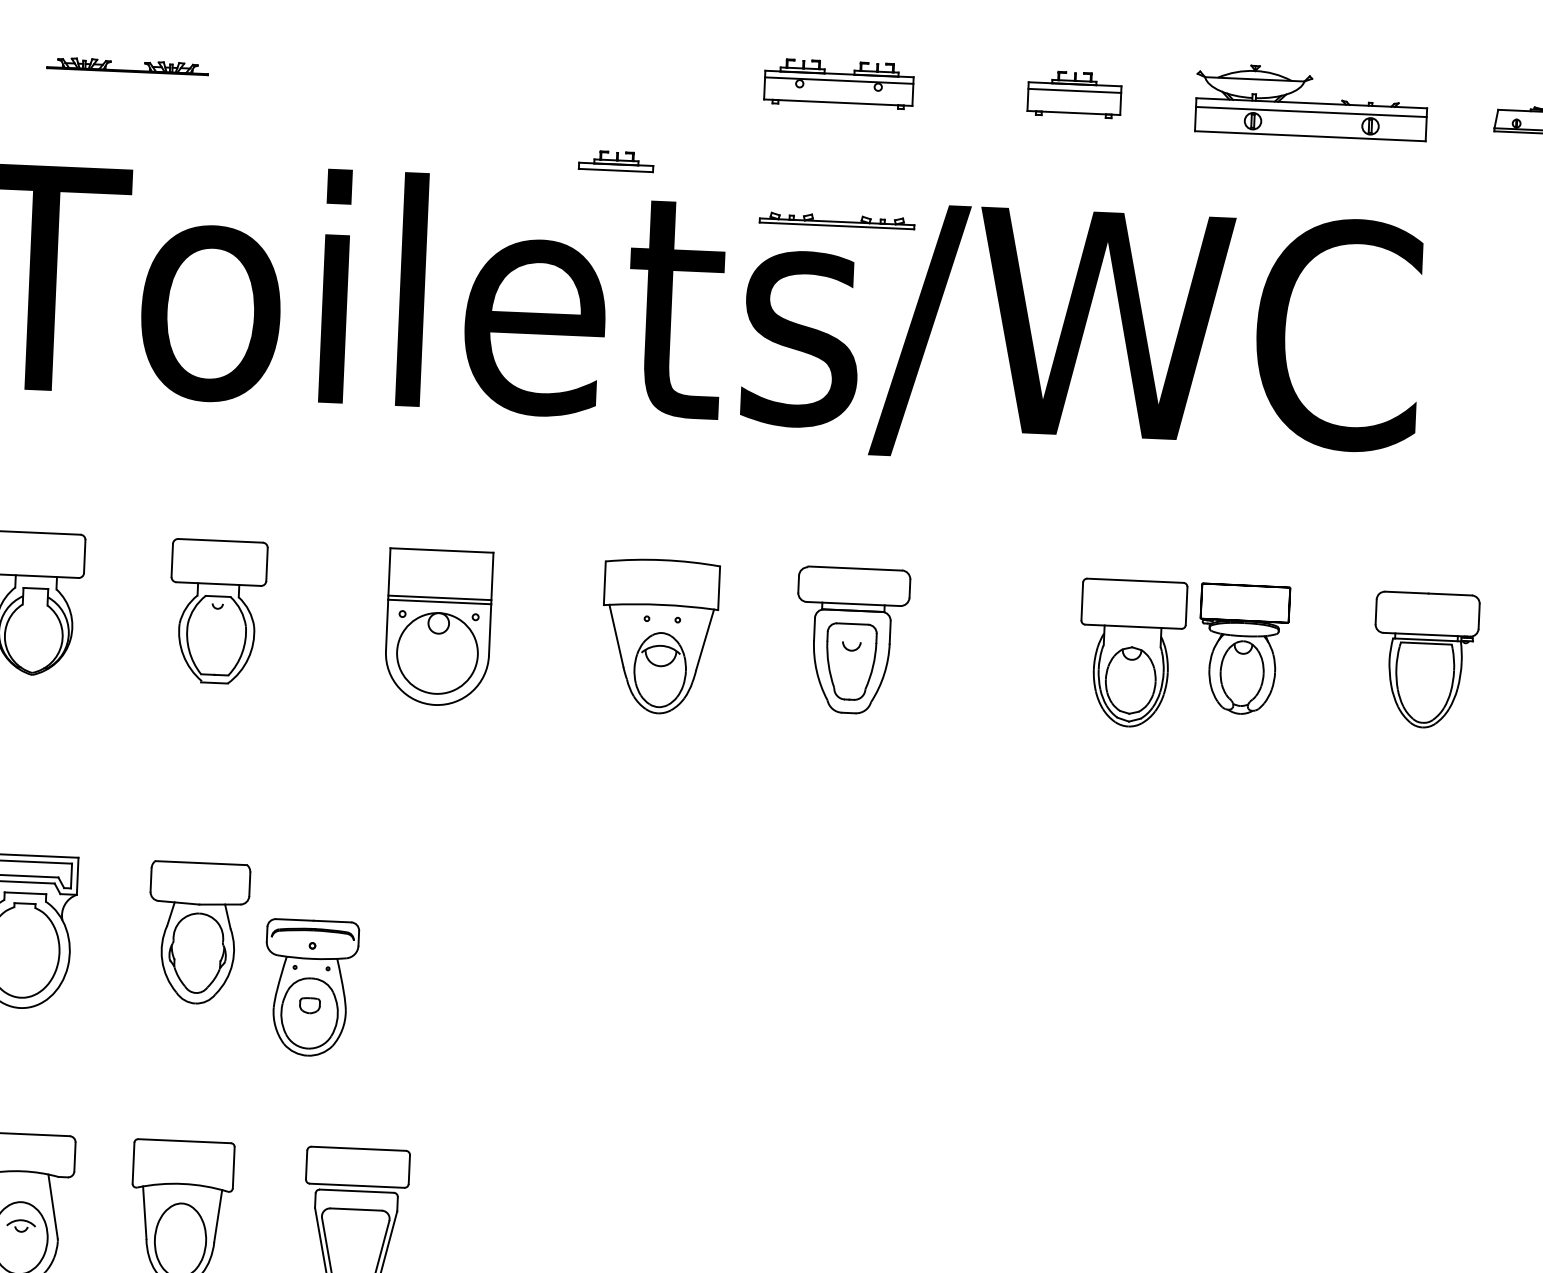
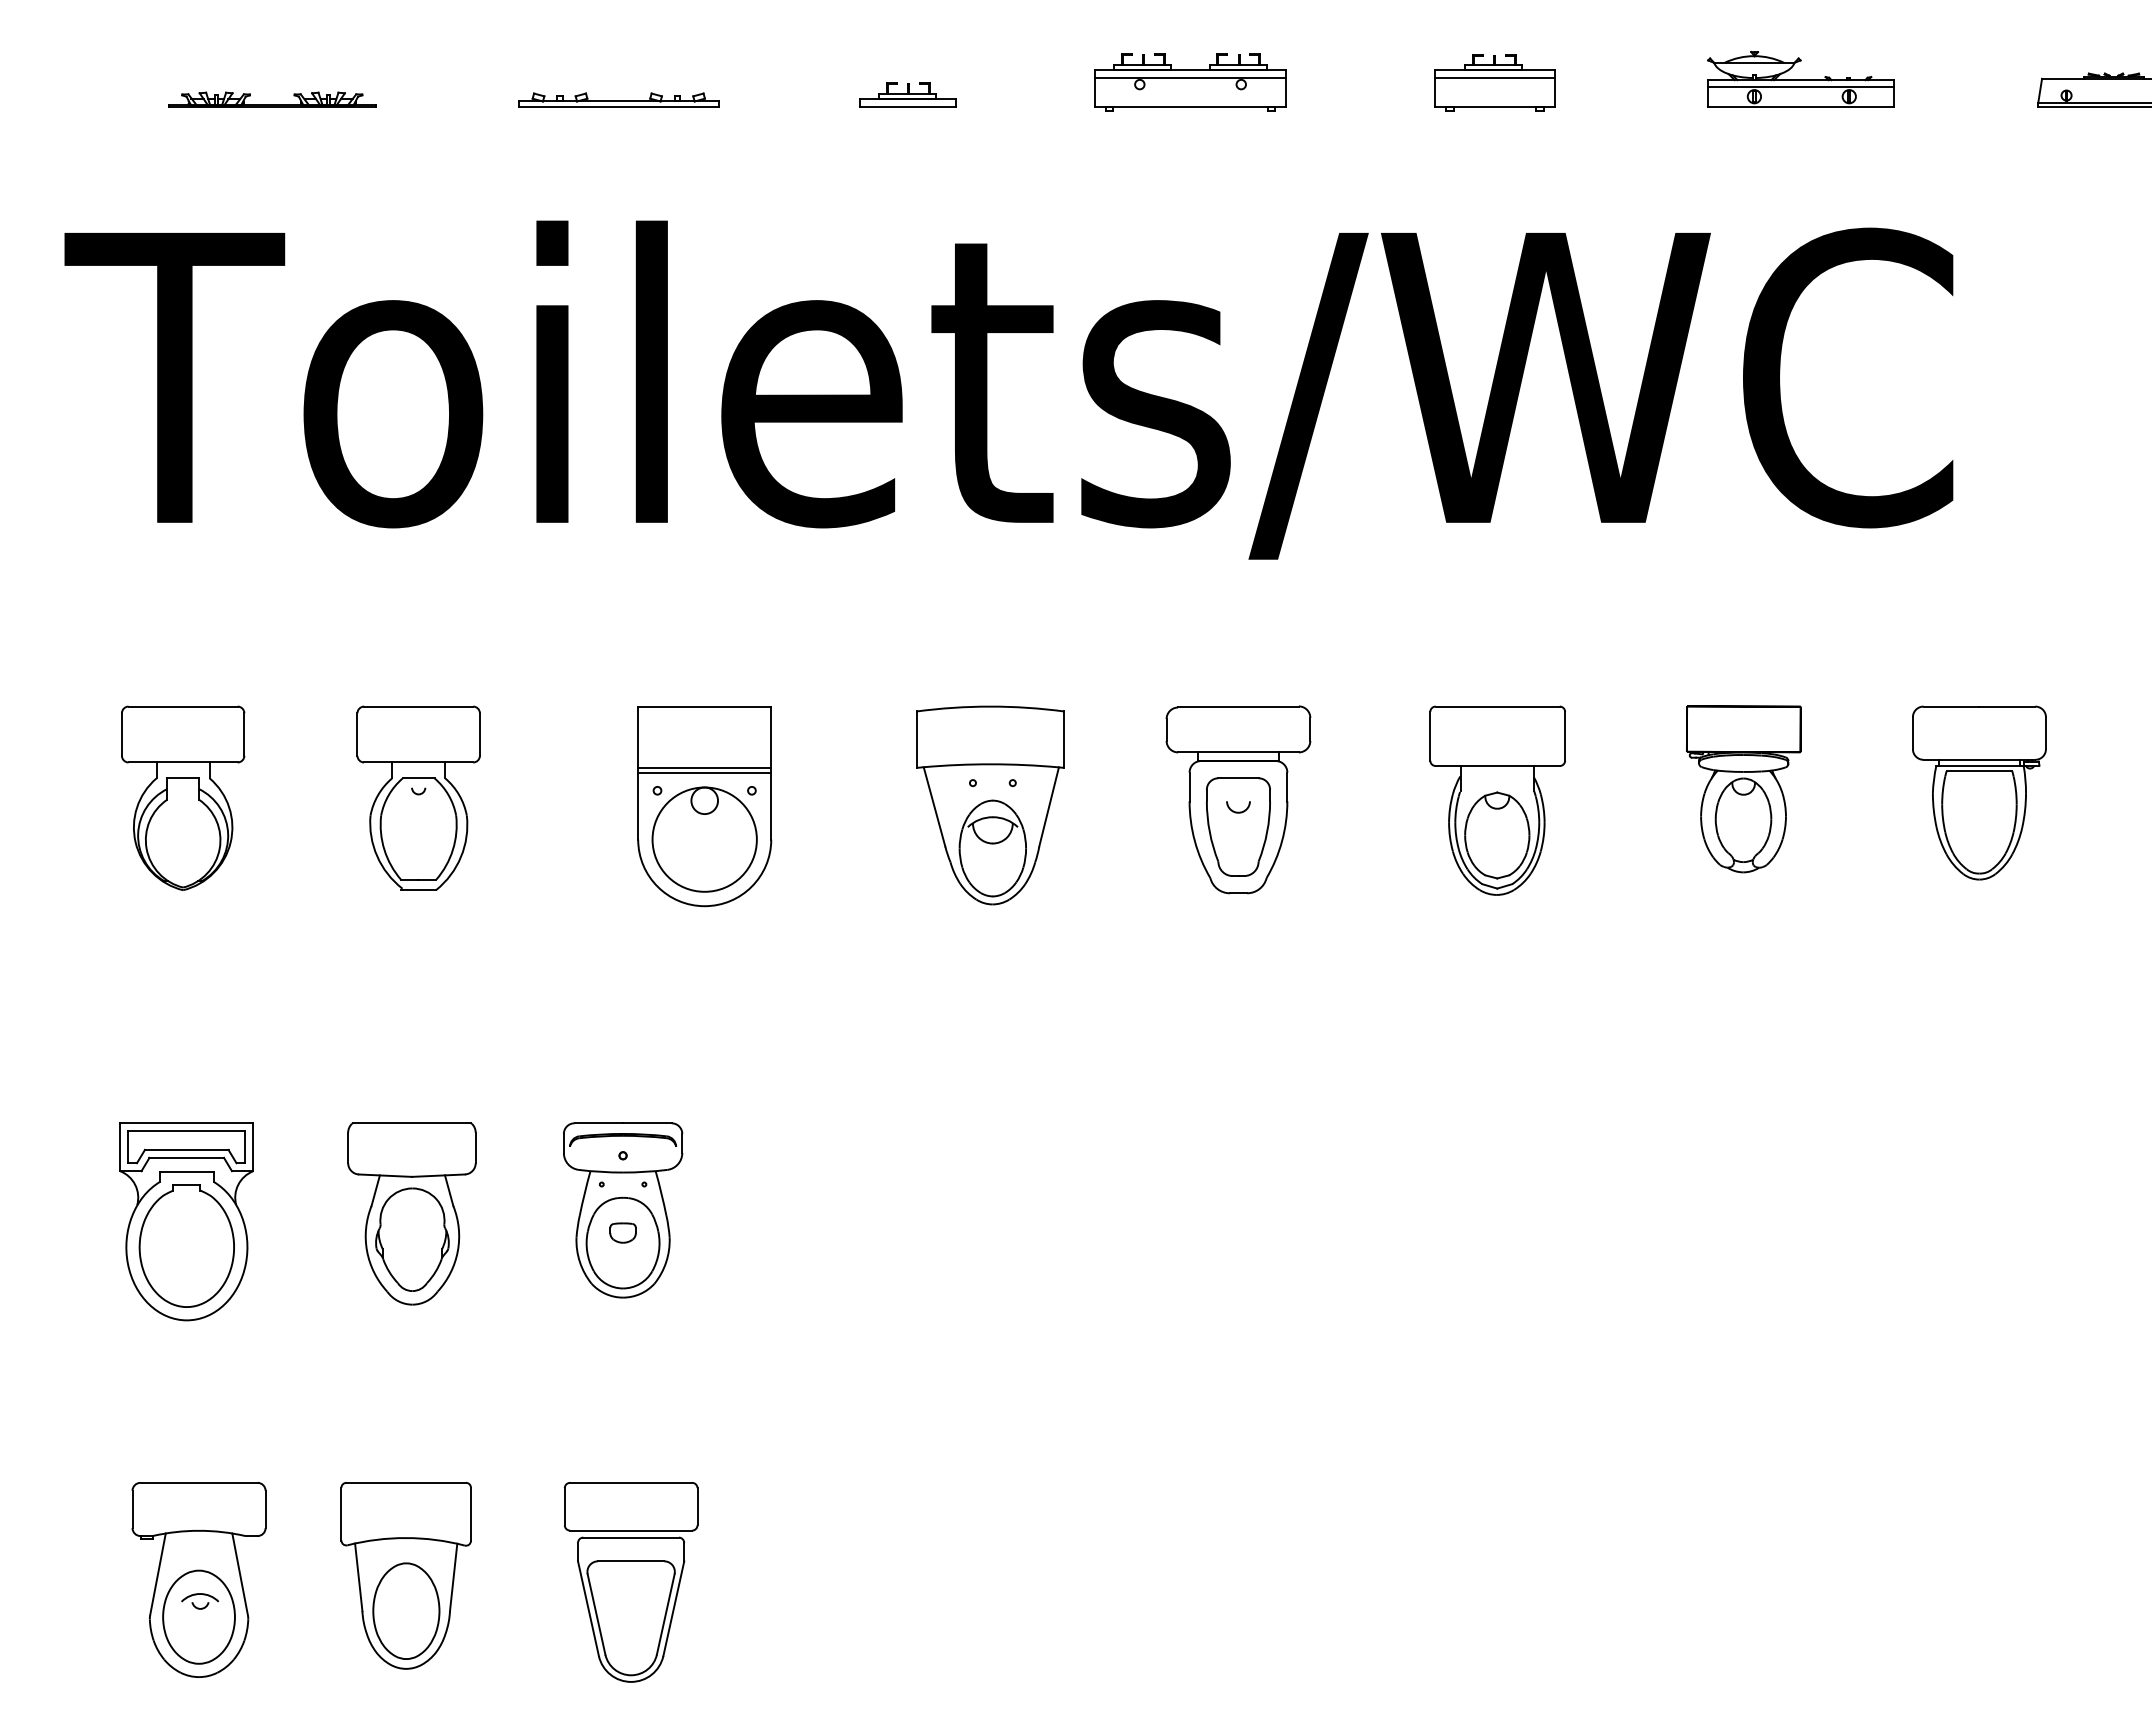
part: (1311, 101) -> (1800, 78), size x0.62
part: (616, 161) -> (907, 94), moved
part: (836, 220) -> (618, 99), moved
part: (1132, 653) -> (1497, 800), moved
part: (311, 988) -> (623, 1210), moved

